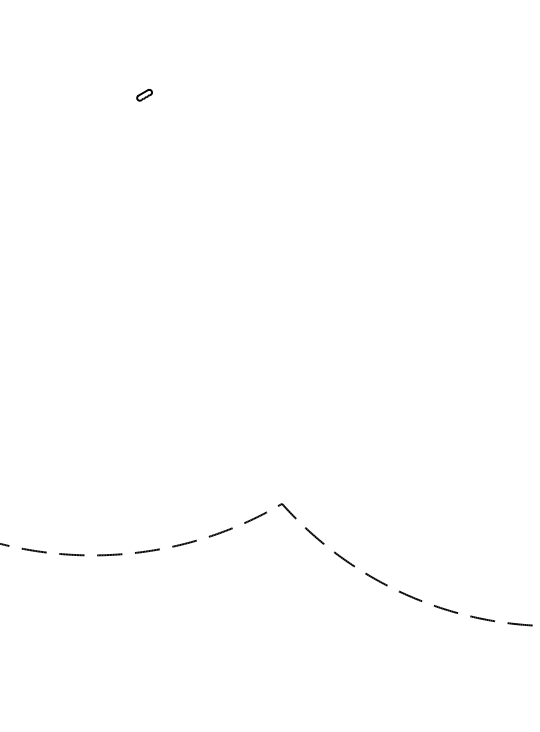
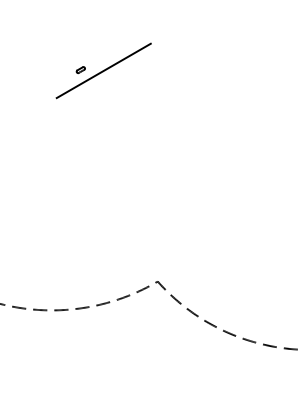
part: (143, 94) -> (80, 69), moved
line: (185, 126) -> (103, 70), added

